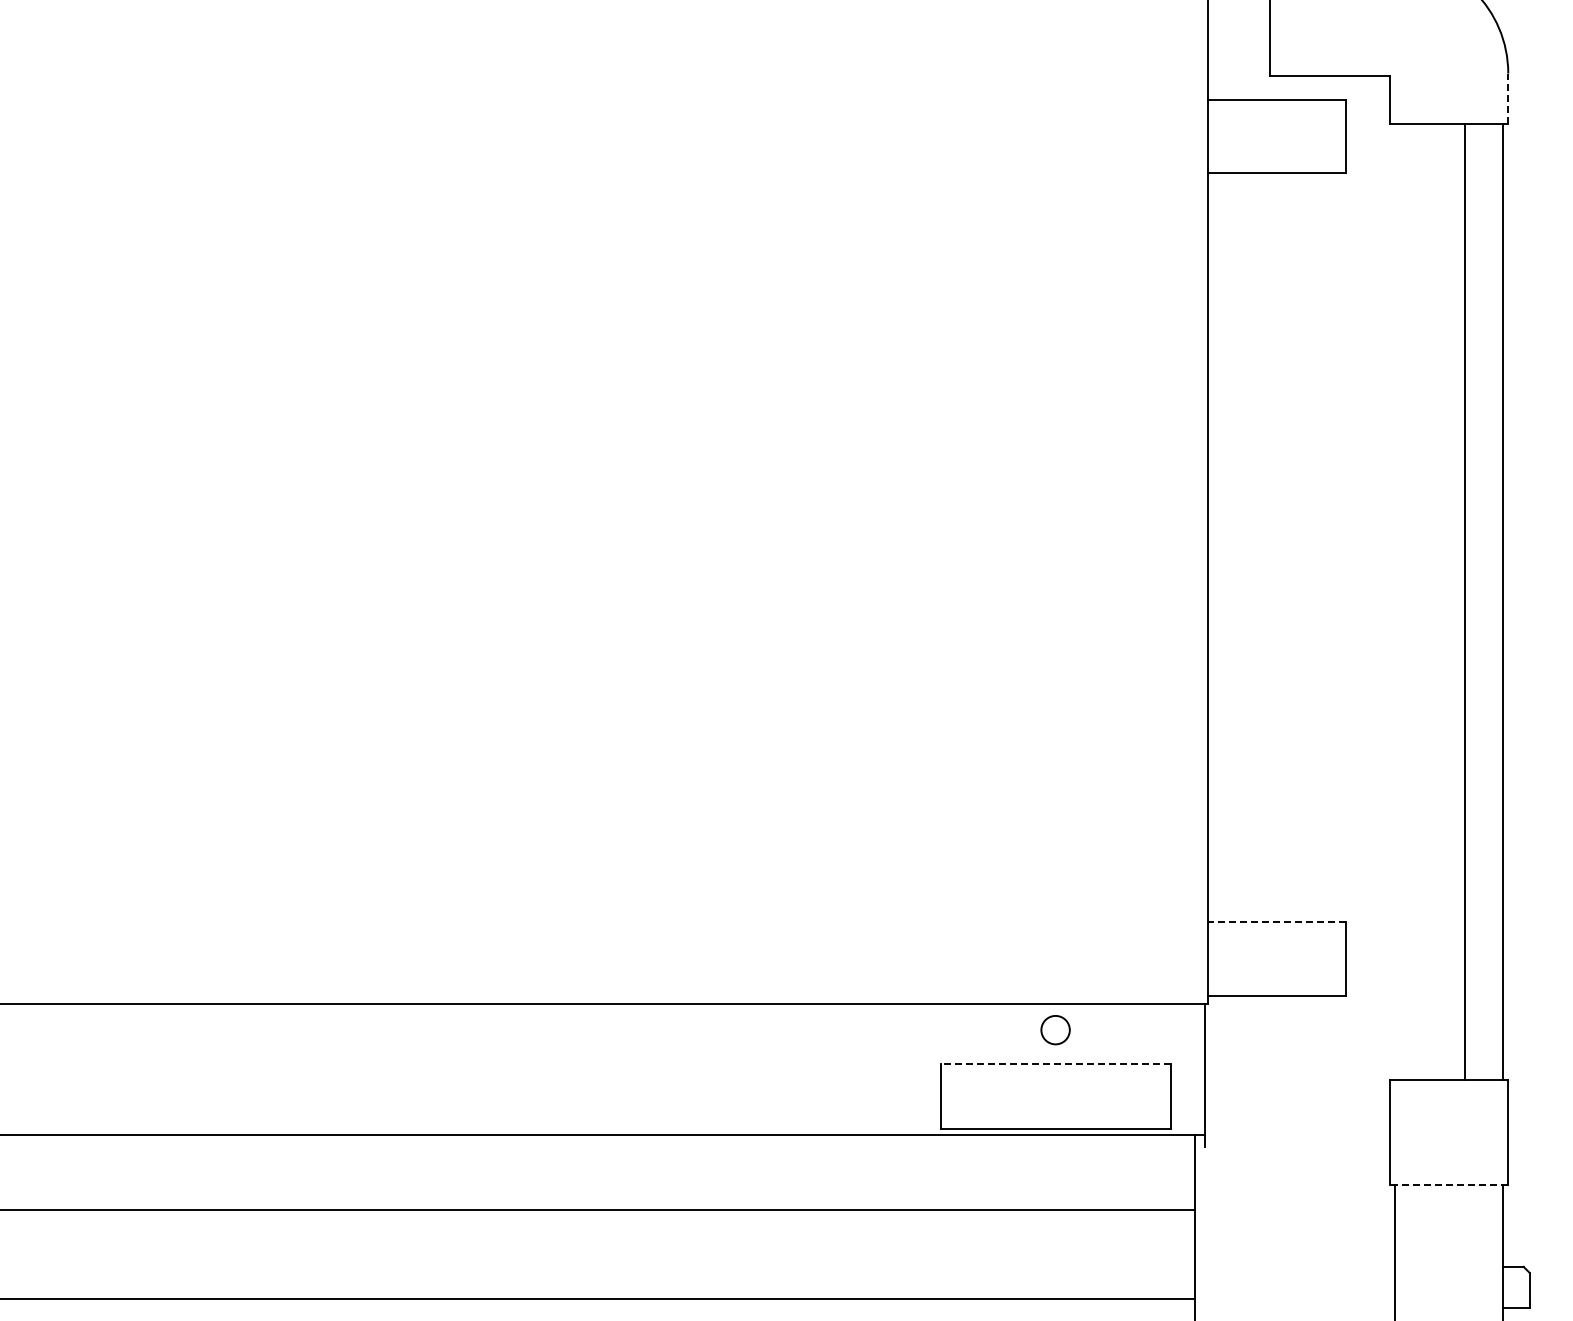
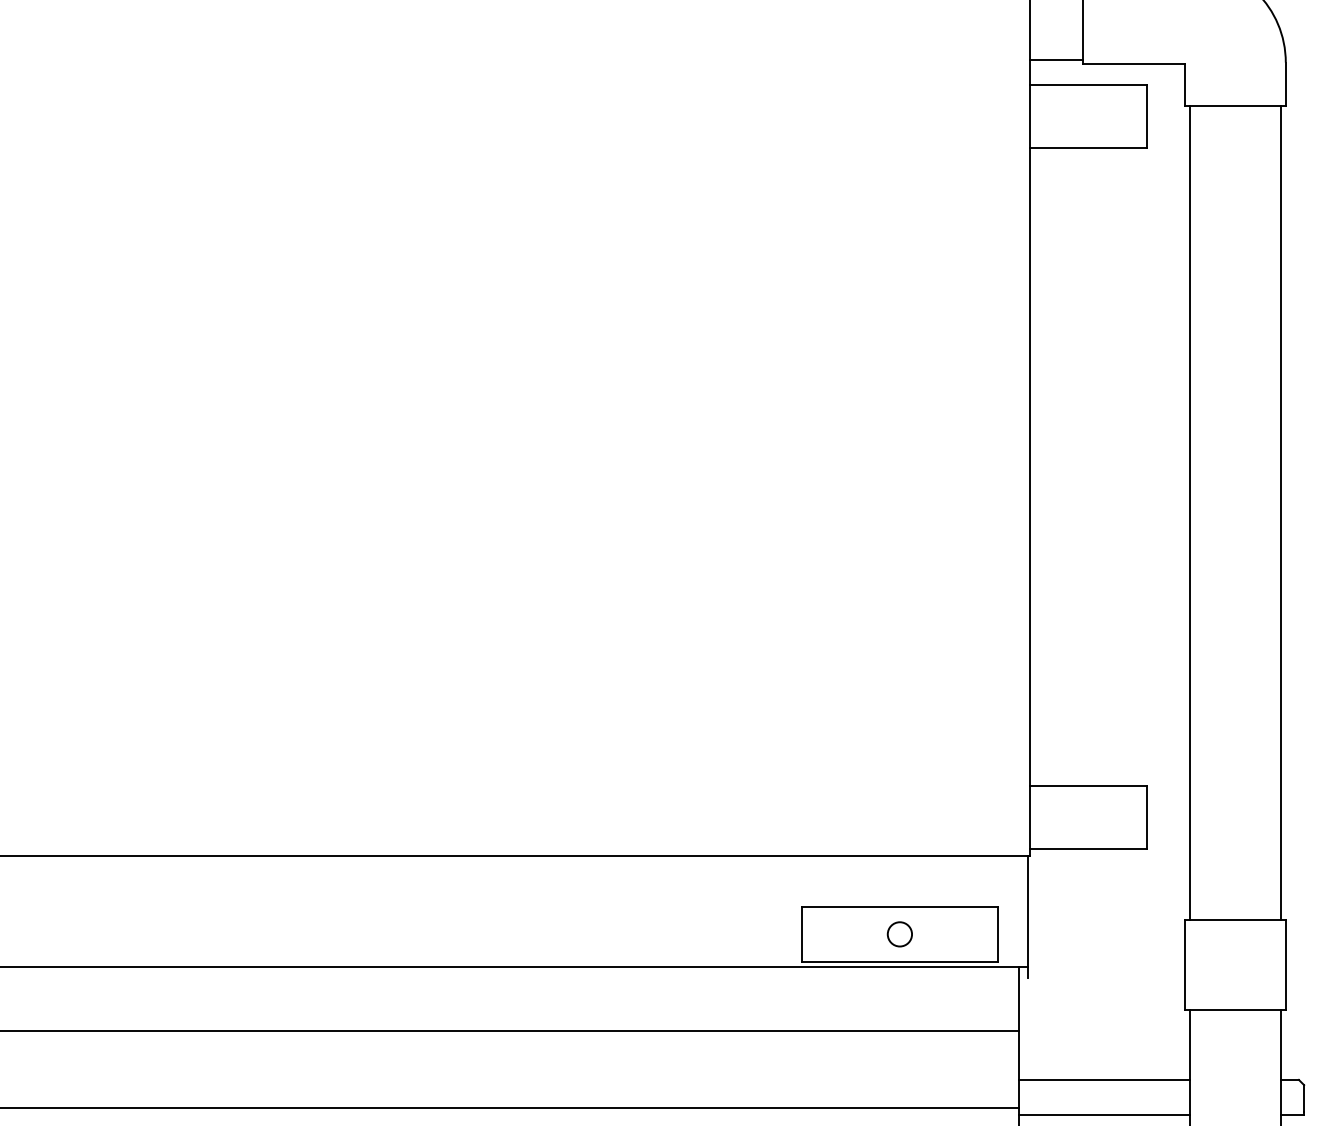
line: (1238, 70) -> (1055, 60), added
line: (1508, 98) -> (1286, 83), dashed -> solid
line: (1465, 601) -> (1189, 512), moved
line: (1276, 922) -> (1088, 786), dashed -> solid
circle: (1055, 1030) -> (899, 934), moved
line: (1055, 1063) -> (899, 906), dashed -> solid
line: (1449, 1185) -> (1235, 1010), dashed -> solid
line: (1295, 1266) -> (1104, 1079), added
line: (1295, 1307) -> (1104, 1114), added

